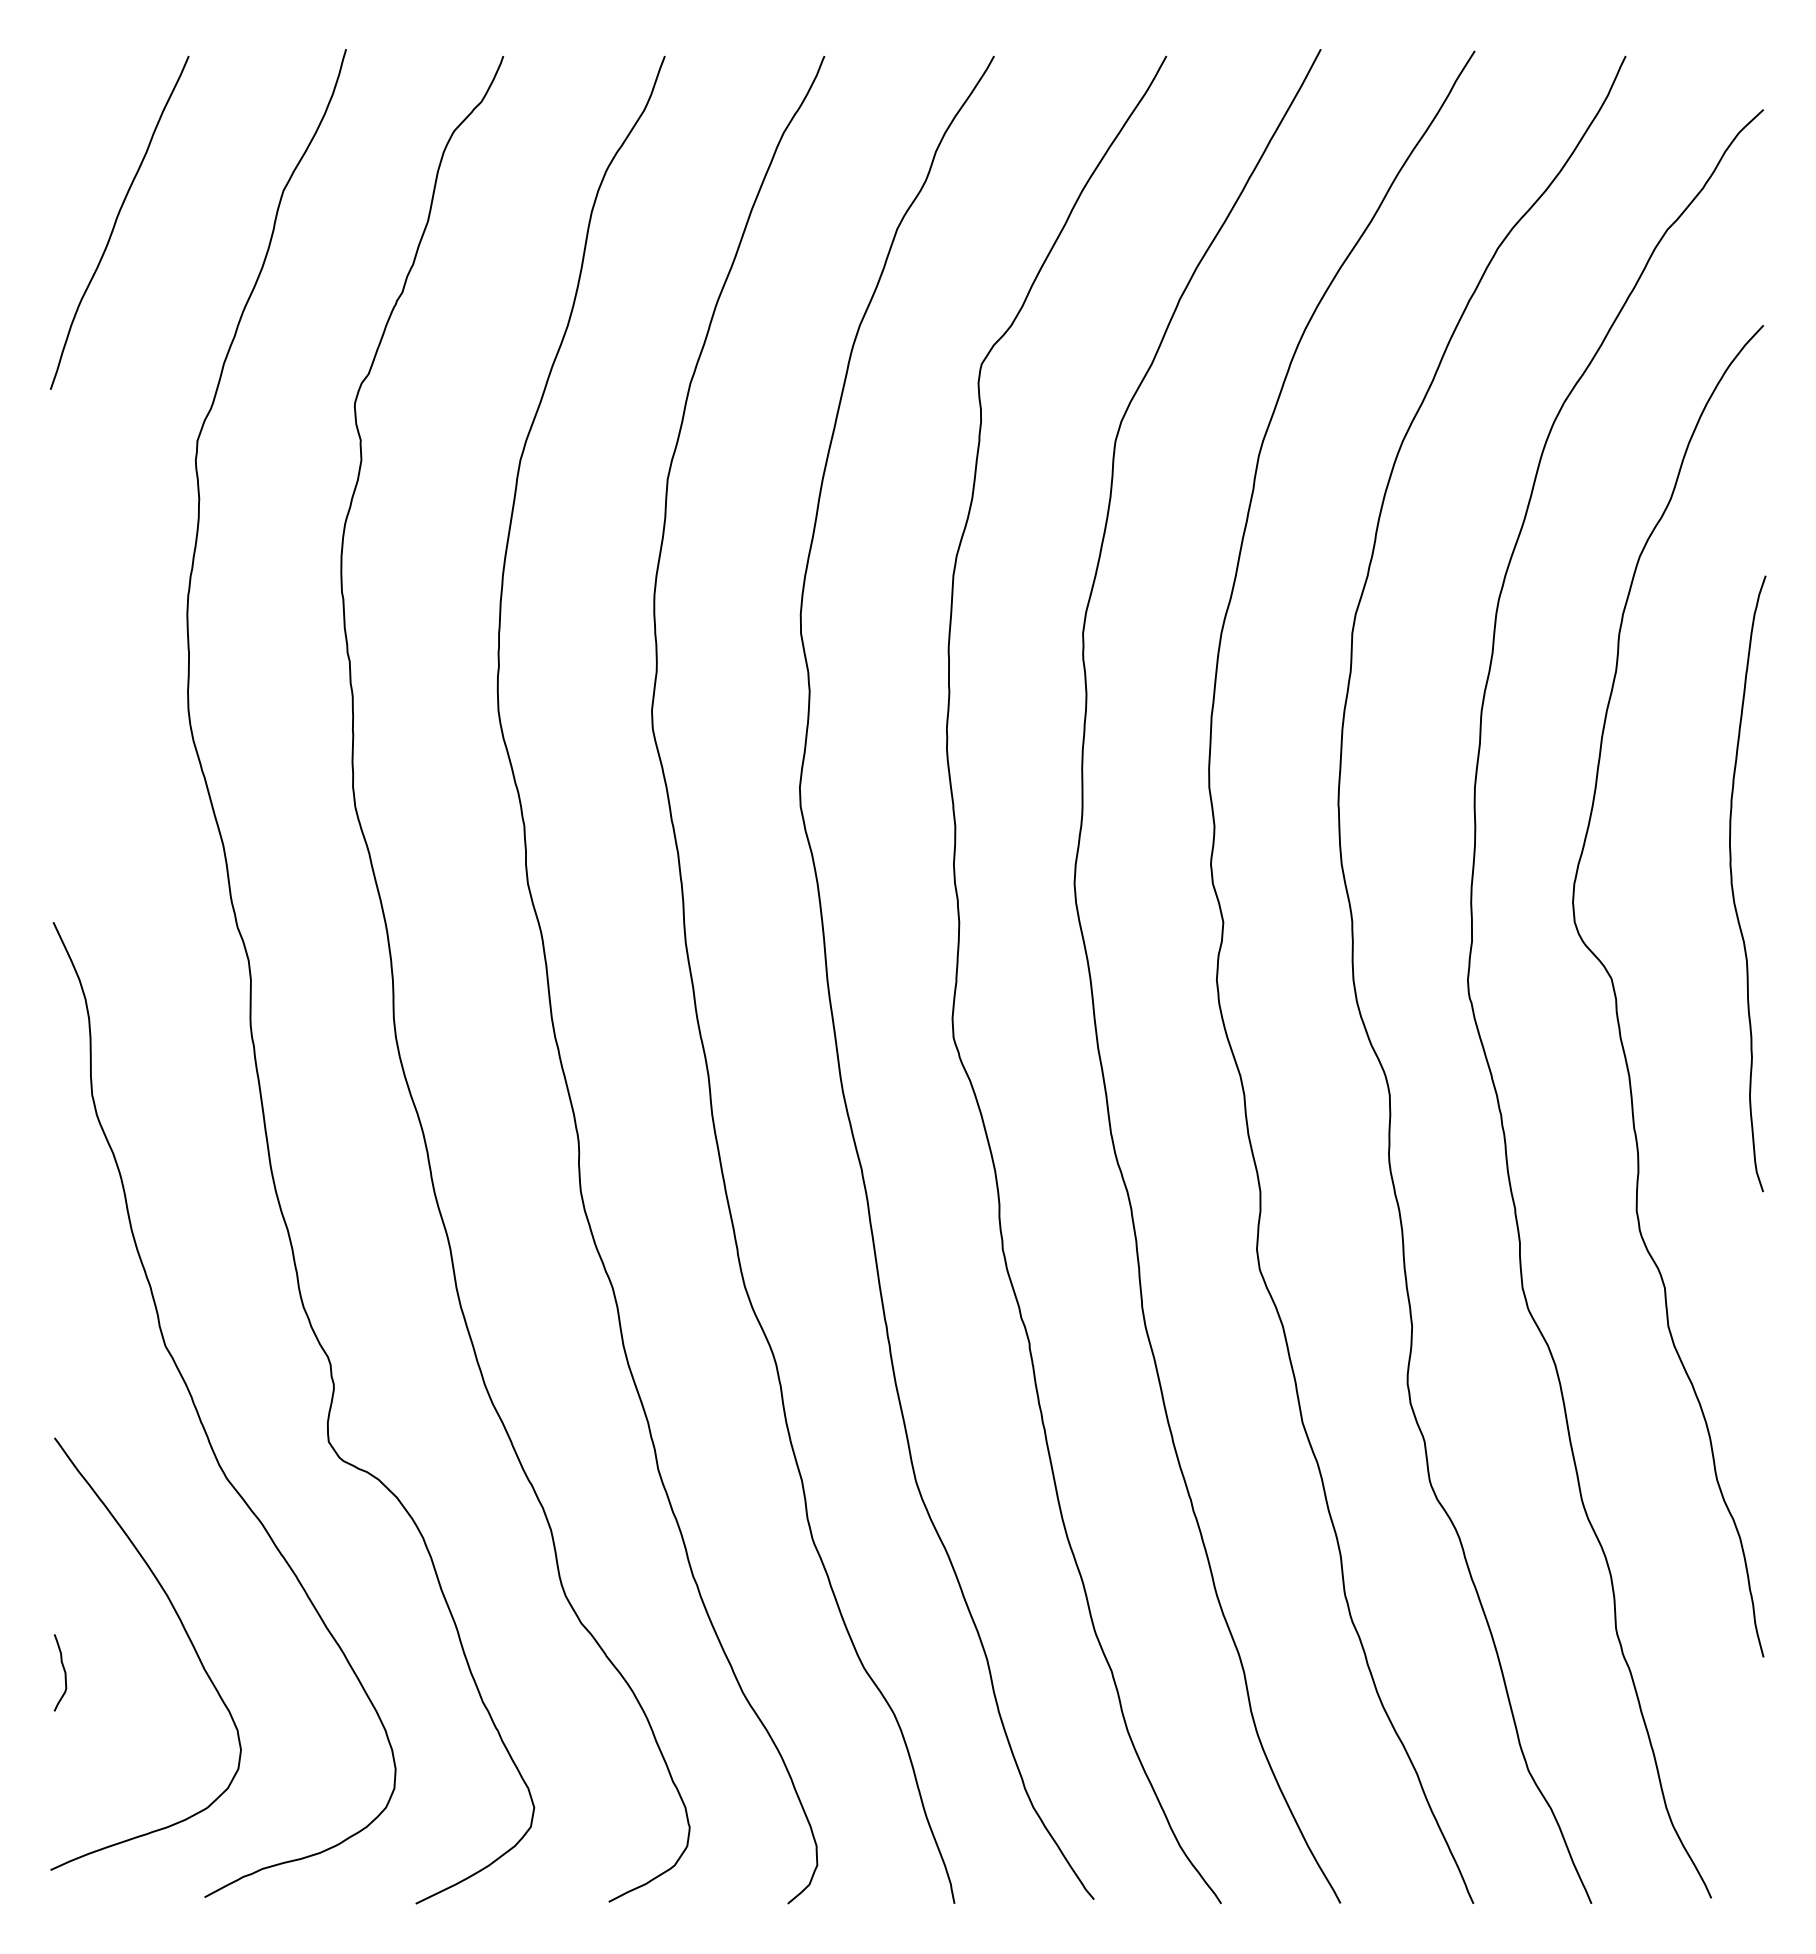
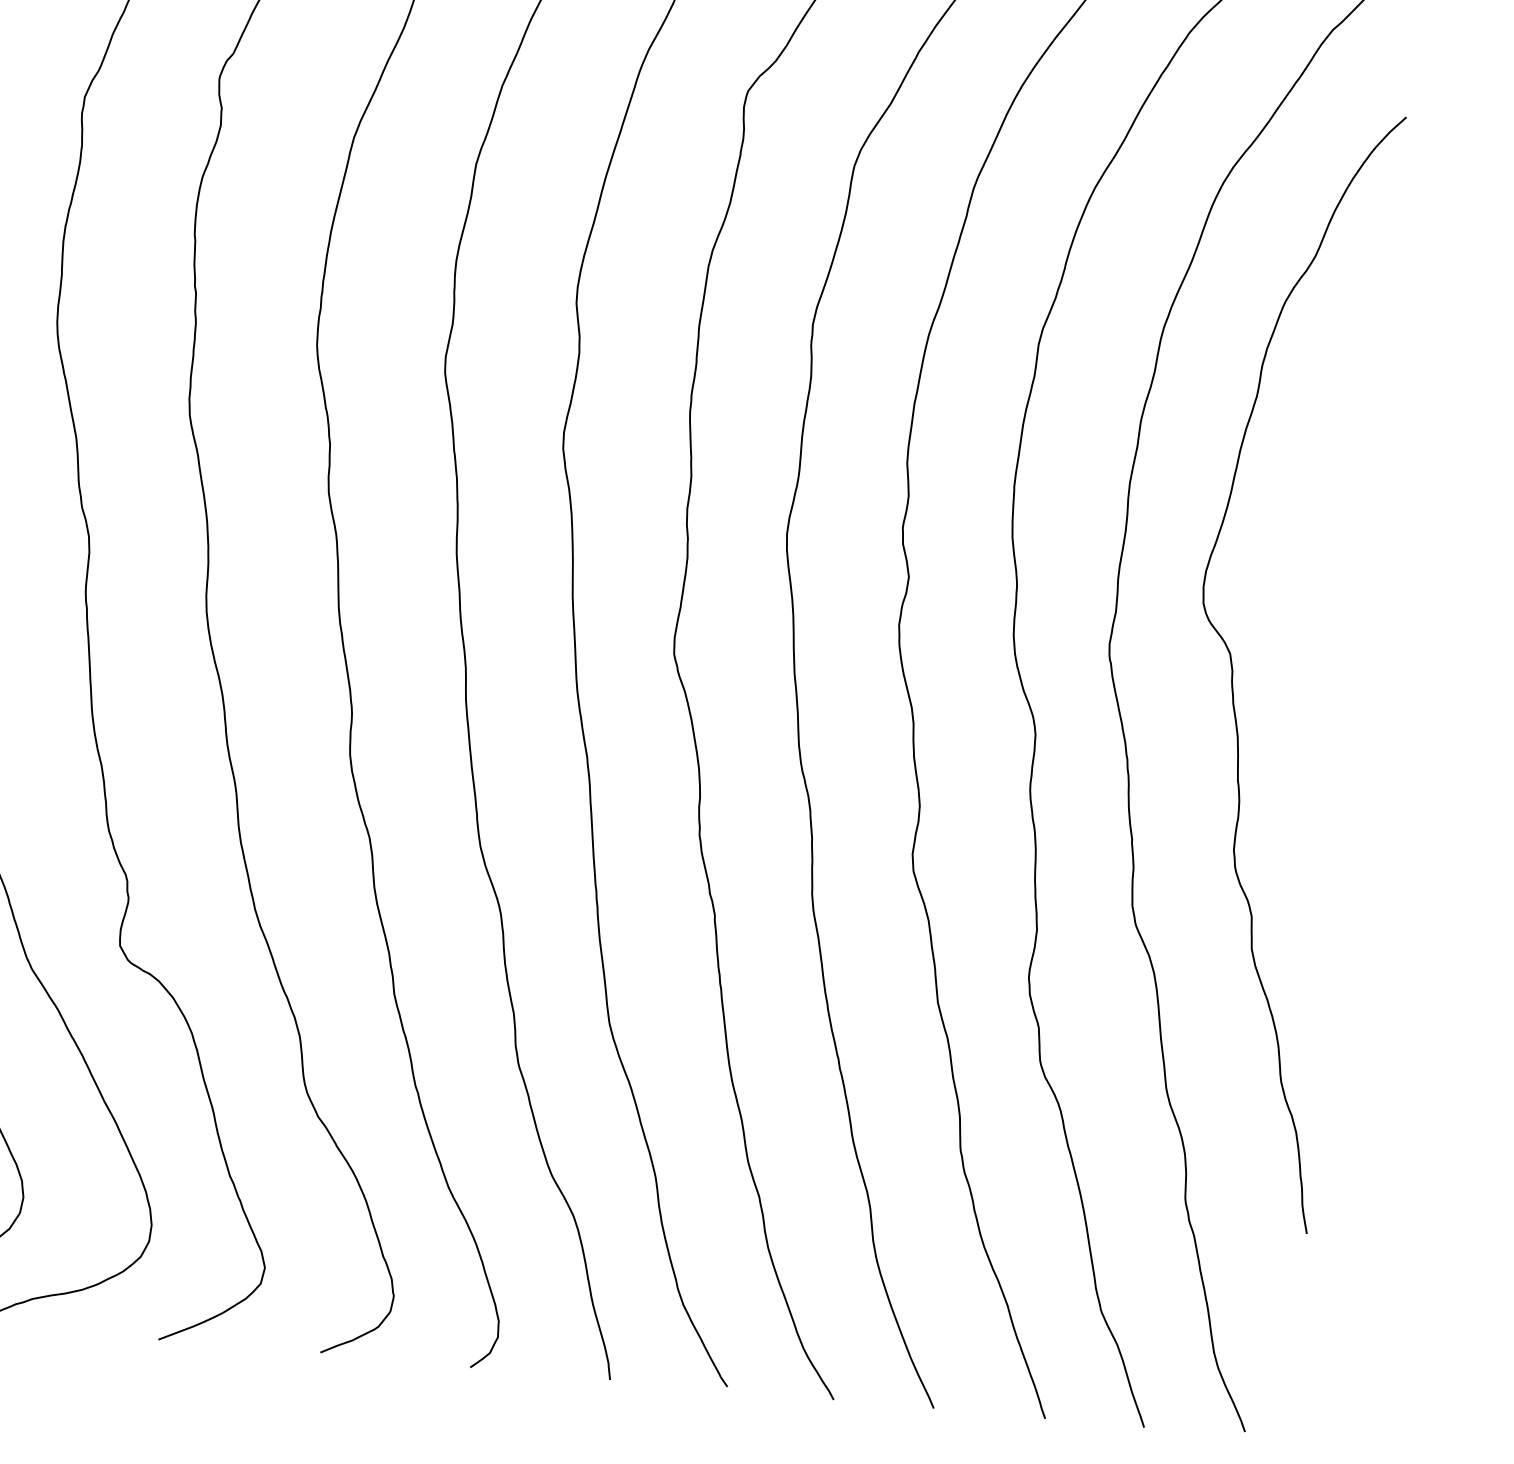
curve: (1733, 887) -> (1339, 586), removed

